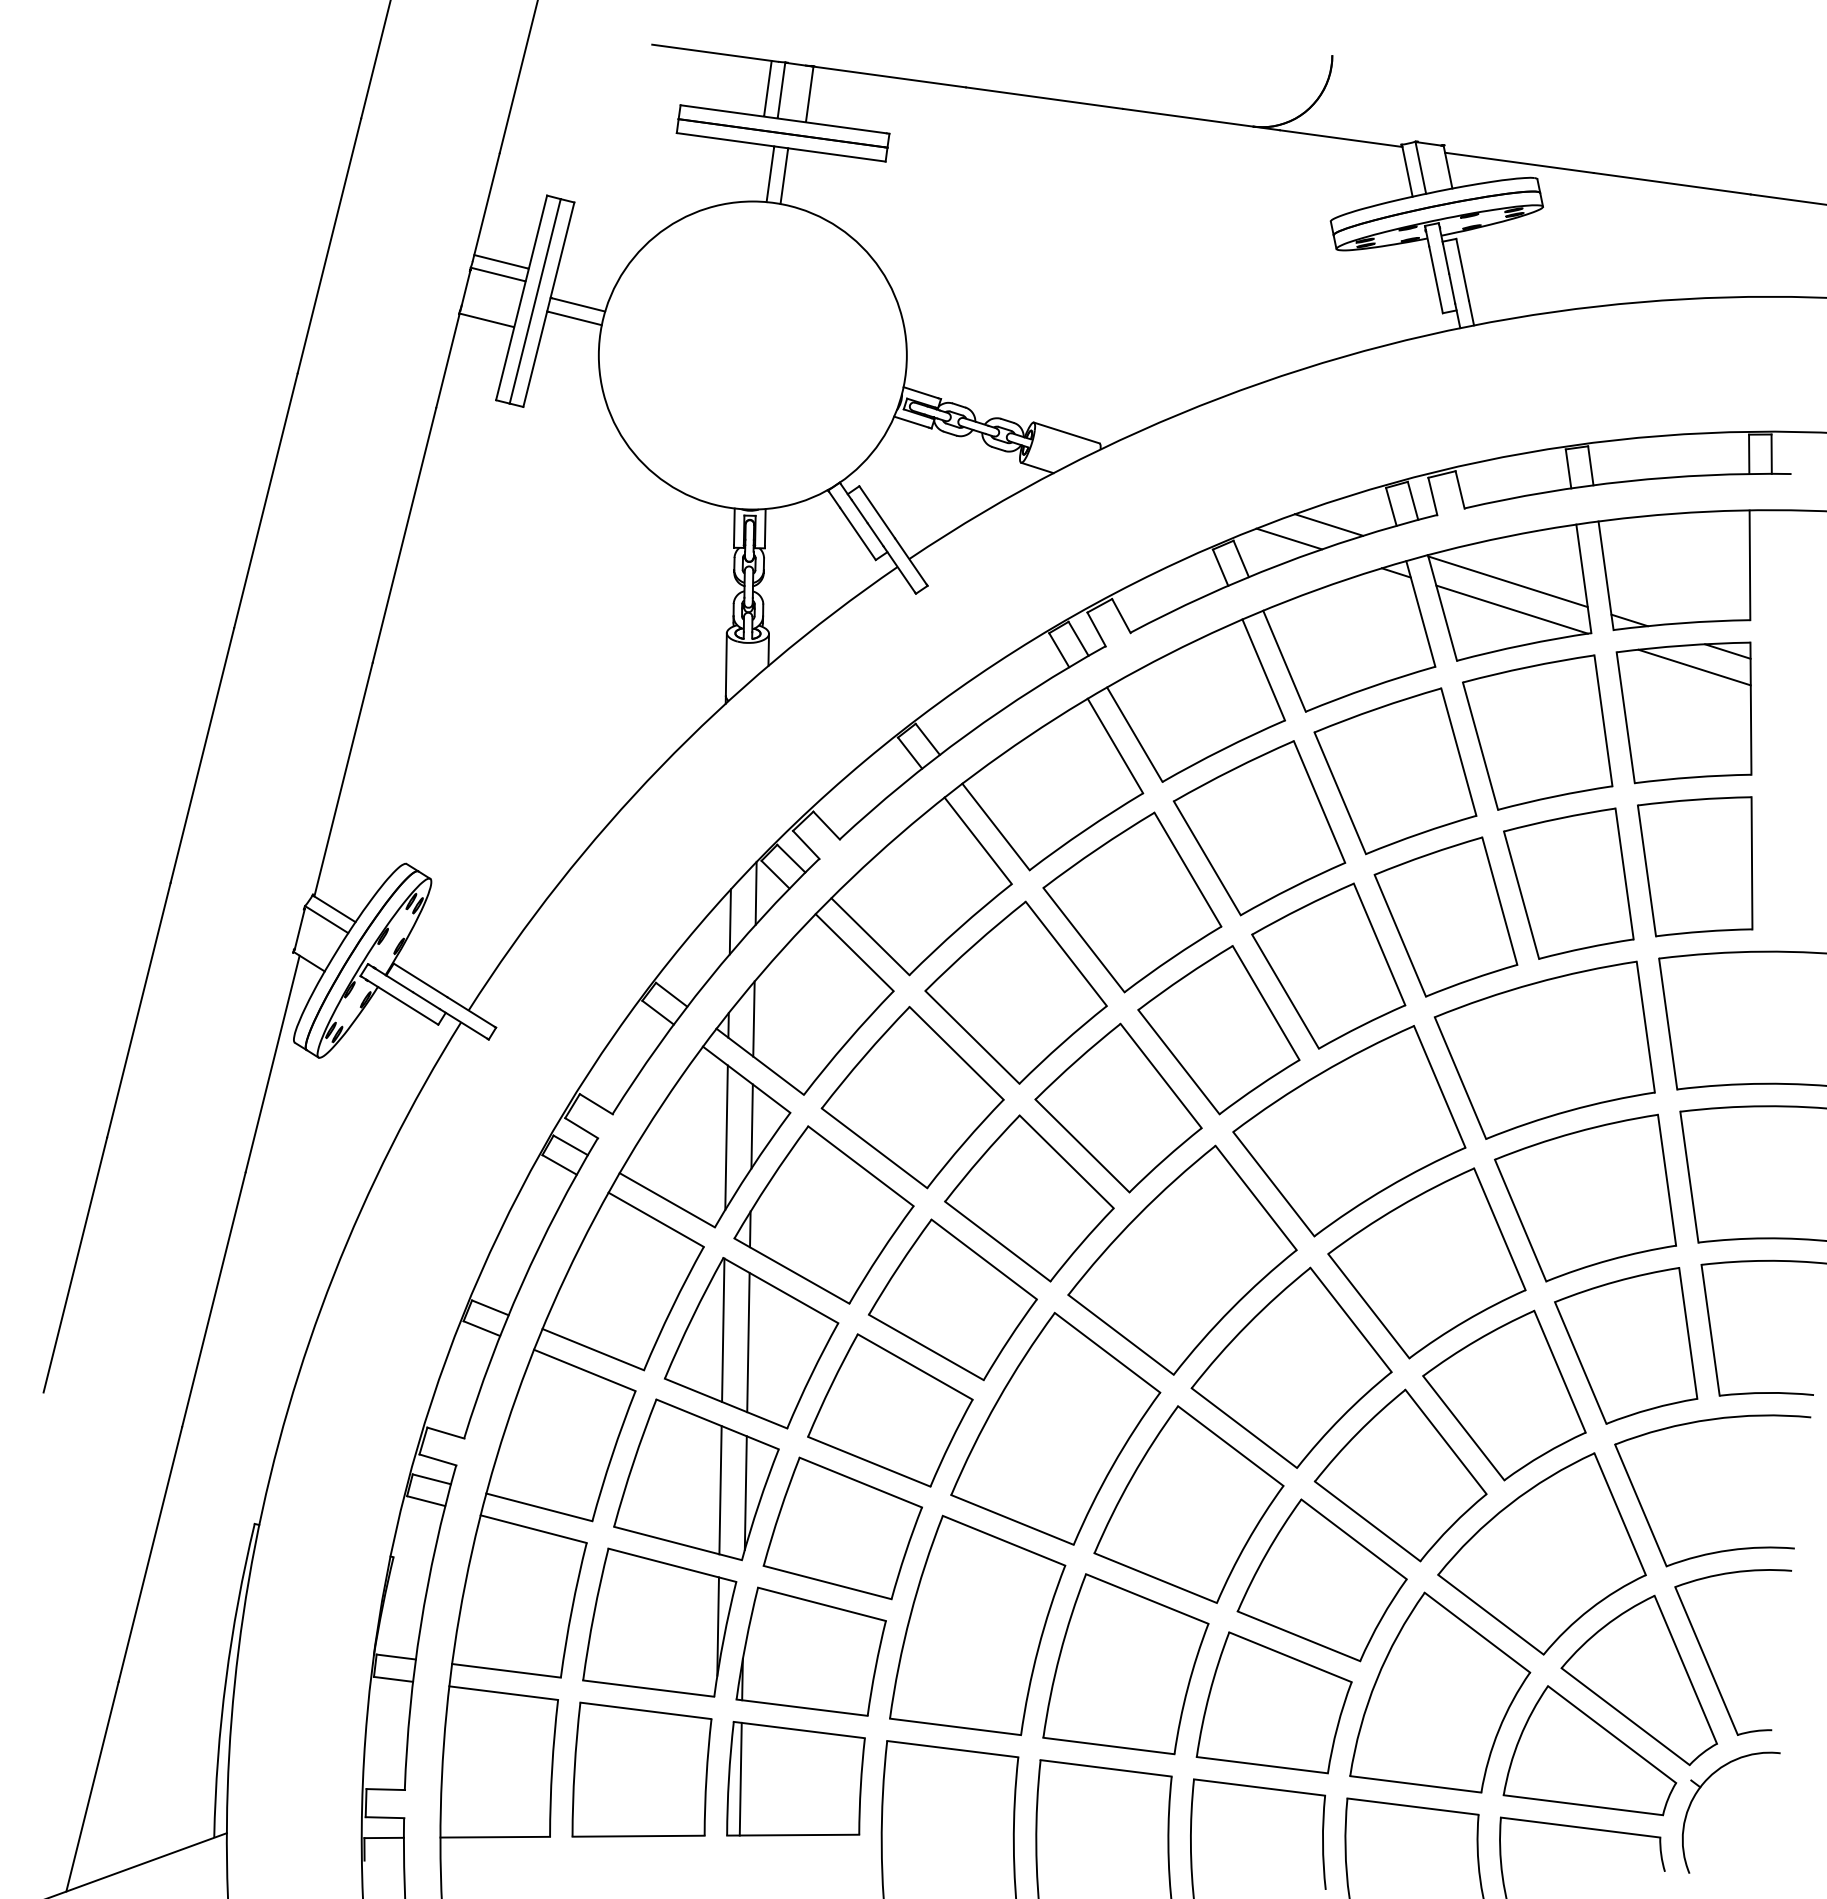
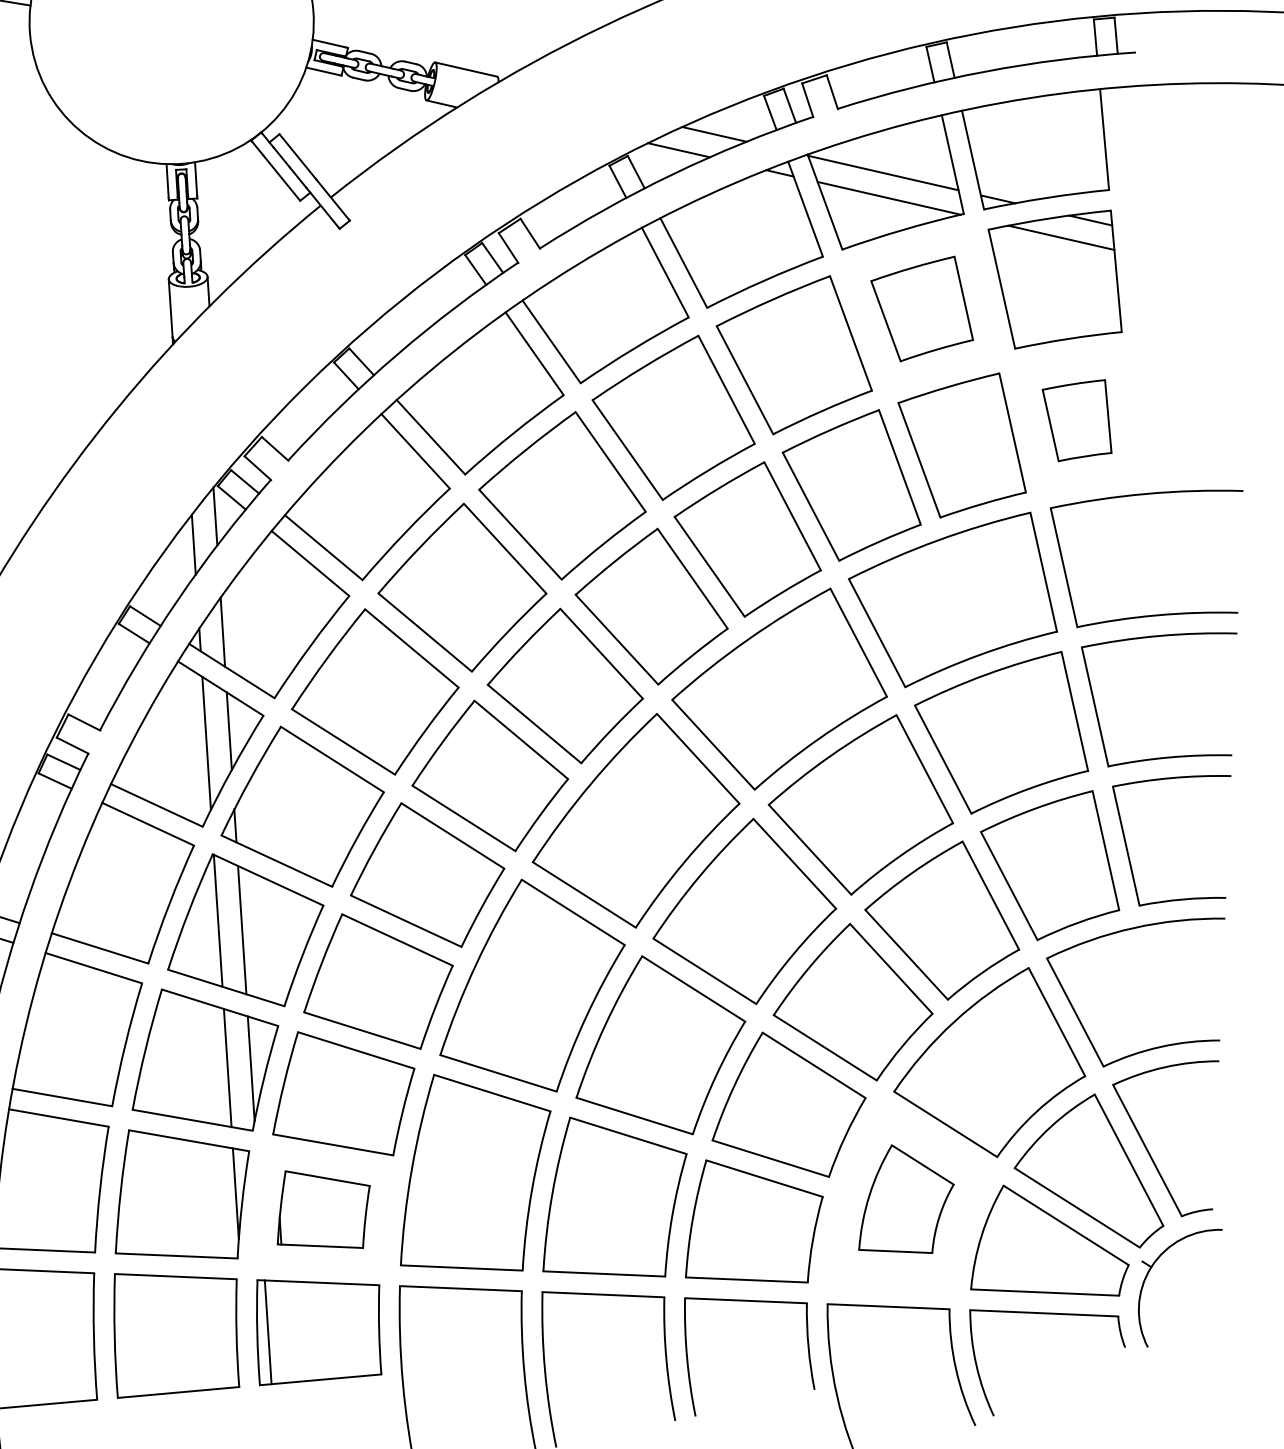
part: (1537, 732) -> (921, 309), size x0.7
part: (1695, 866) -> (1077, 420), size x0.6
part: (810, 1651) -> (322, 1209), size x0.7
part: (1440, 1692) -> (905, 1199), size x0.6

